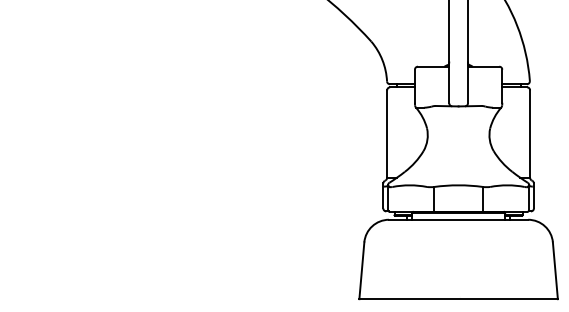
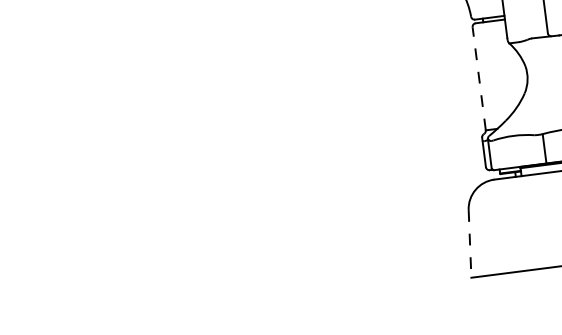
line: (387, 134) -> (479, 79), solid -> dashed
line: (361, 271) -> (469, 244), solid -> dashed

